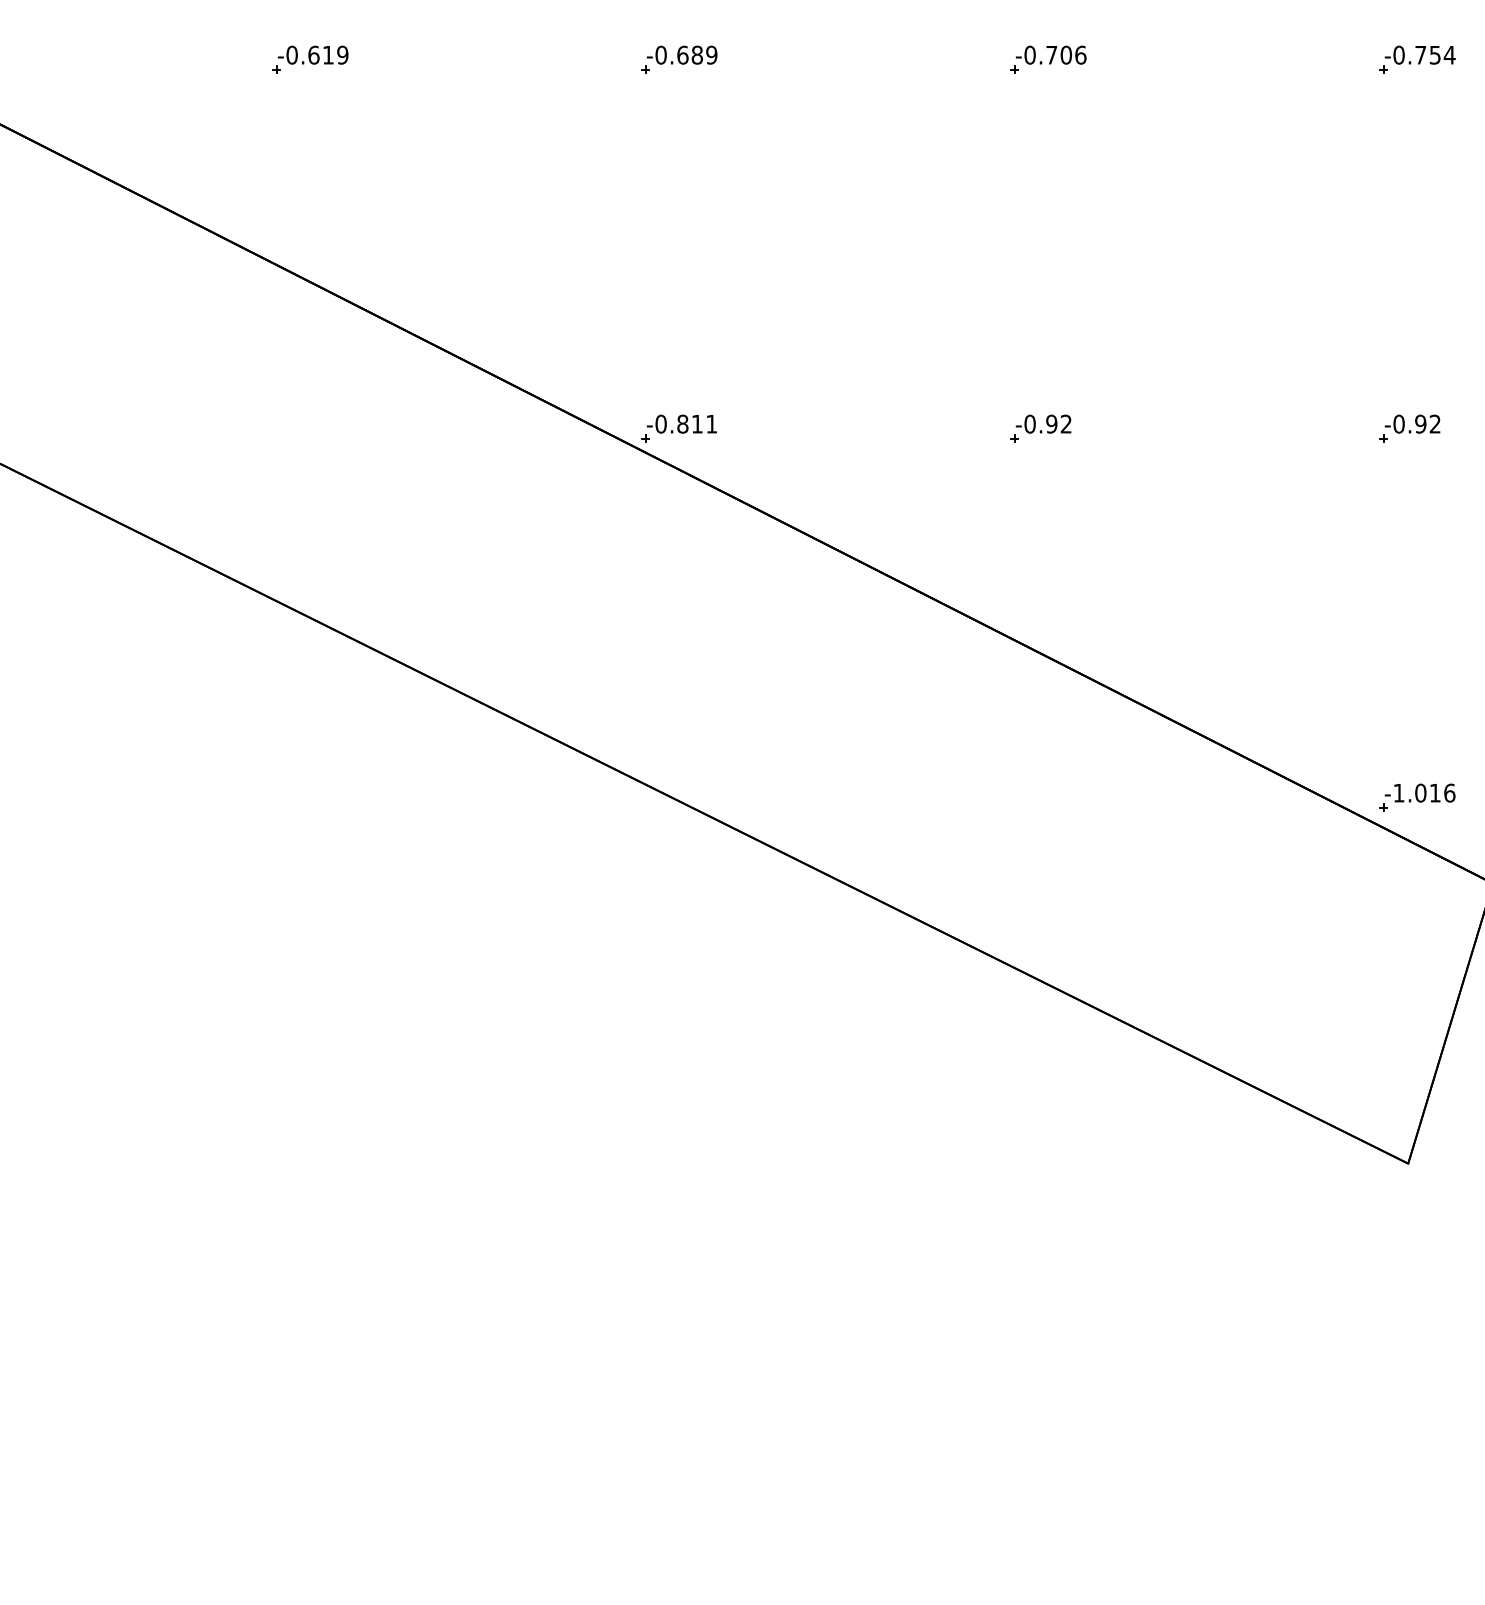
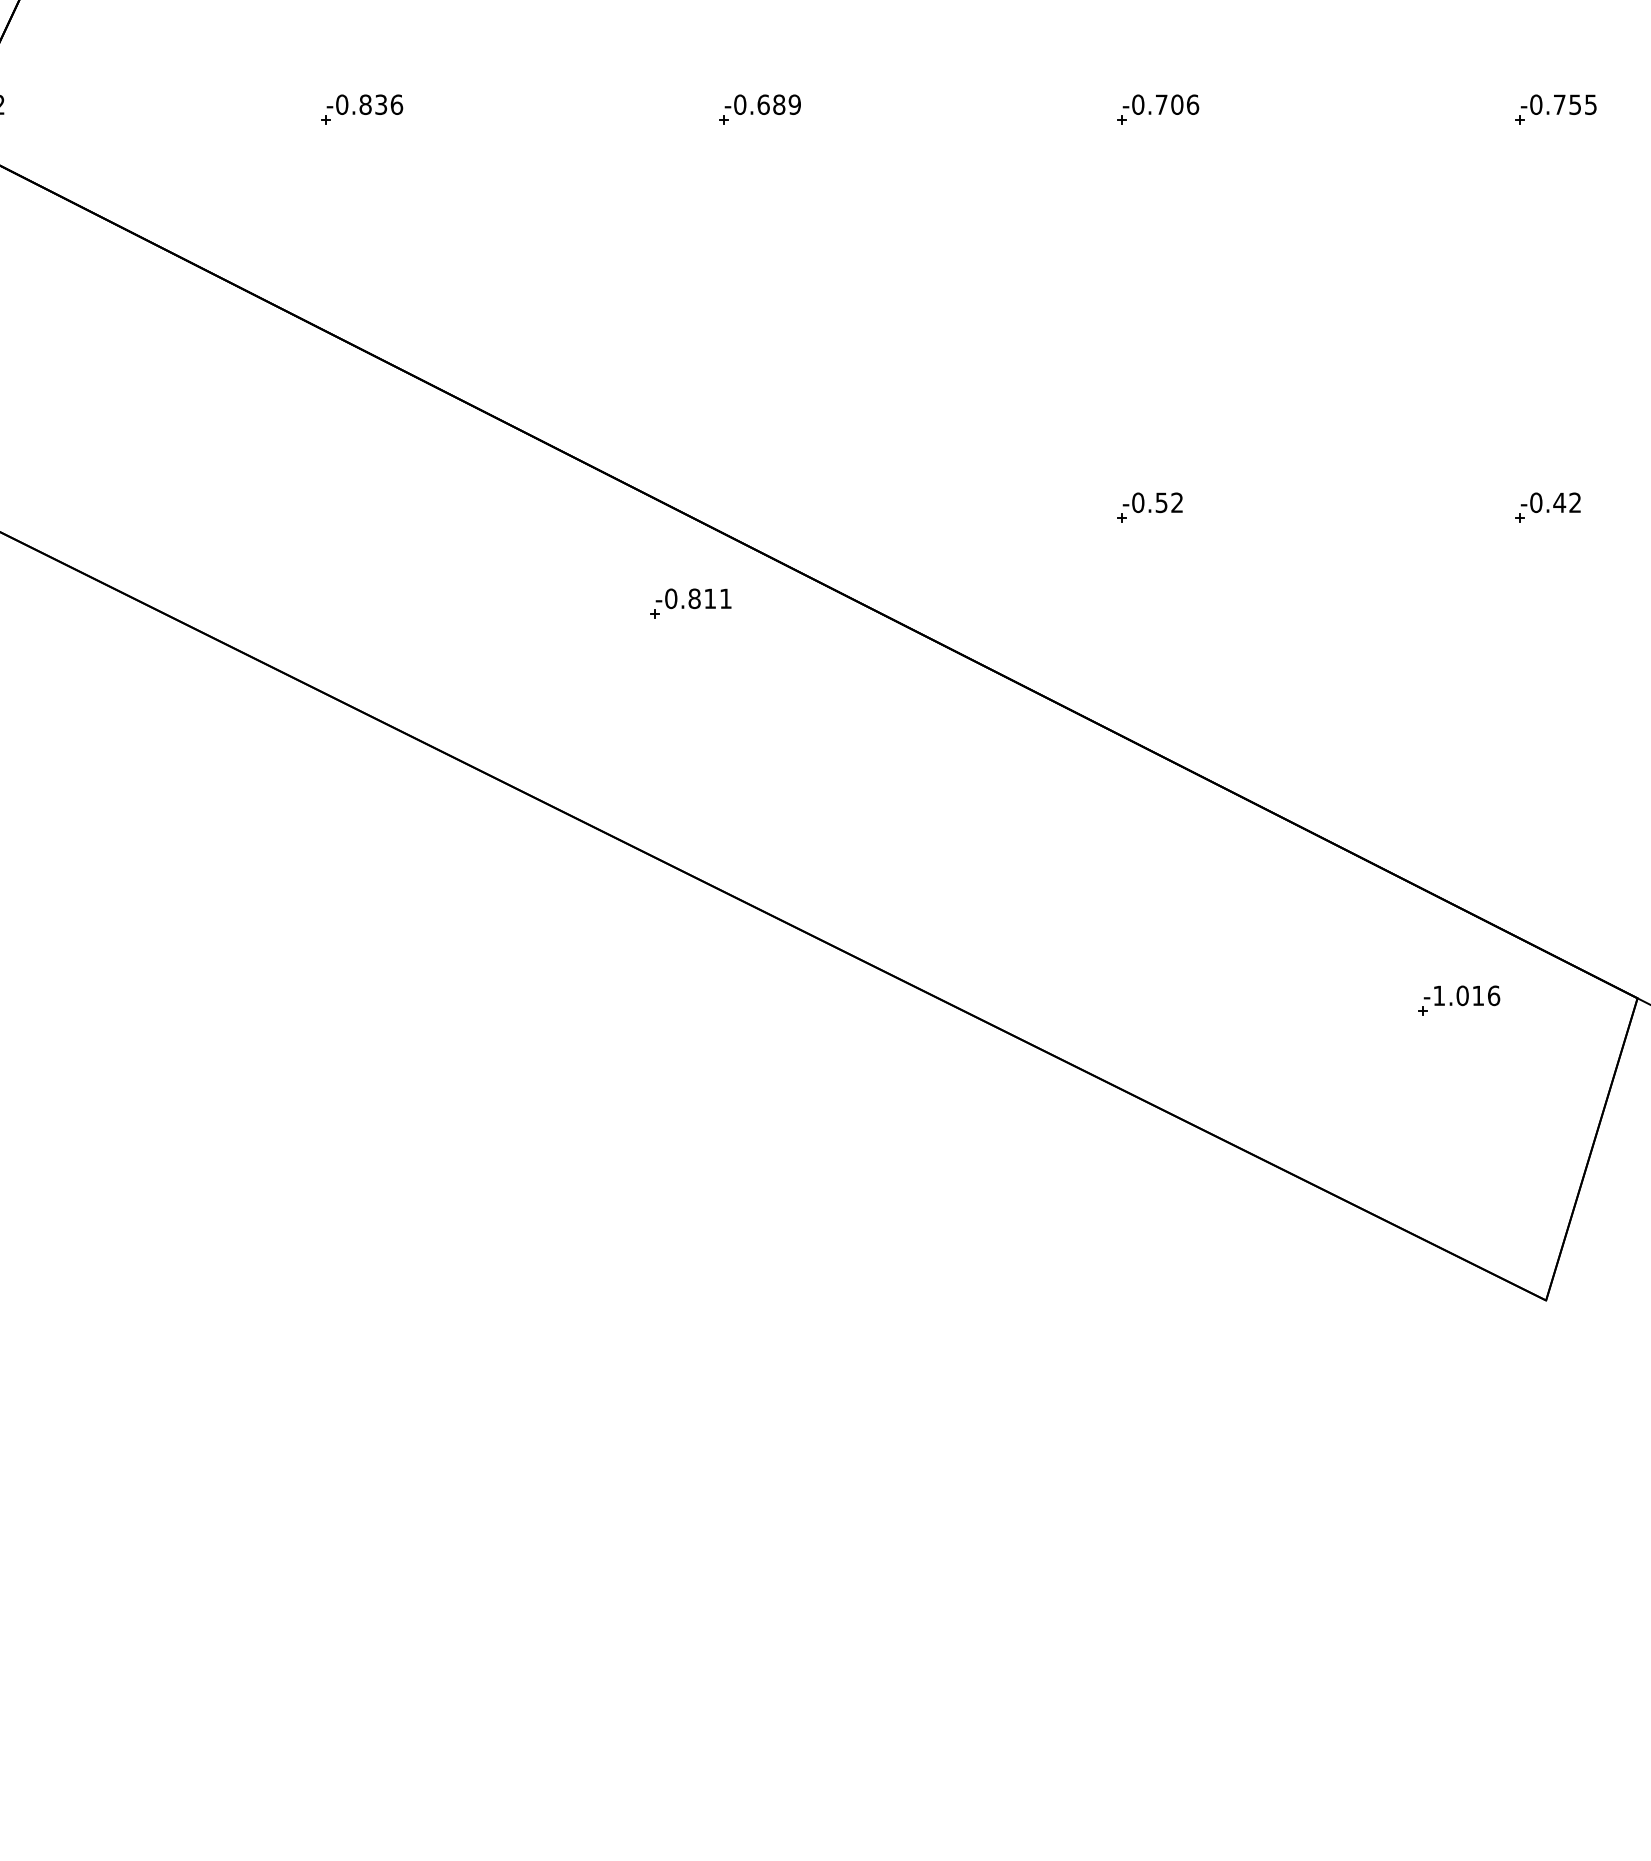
text: (328, 54) -> (381, 104), -0.619 -> -0.836
text: (1449, 54) -> (1590, 104), -0.754 -> -0.755
text: (1051, 423) -> (1161, 502), -0.92 -> -0.52
text: (1420, 423) -> (1559, 502), -0.92 -> -0.42
part: (679, 428) -> (690, 603), moved
part: (1417, 797) -> (1459, 1000), moved

